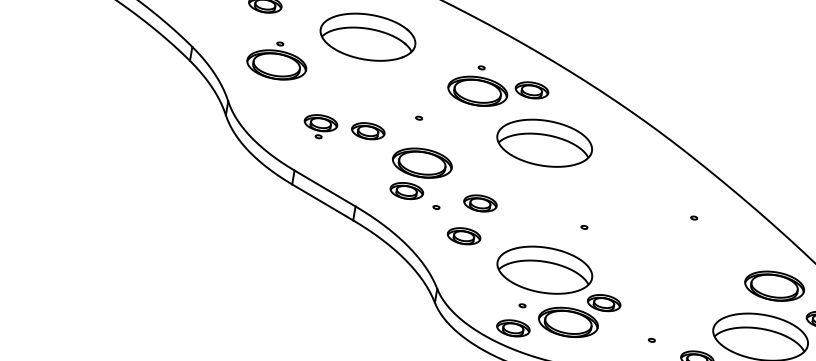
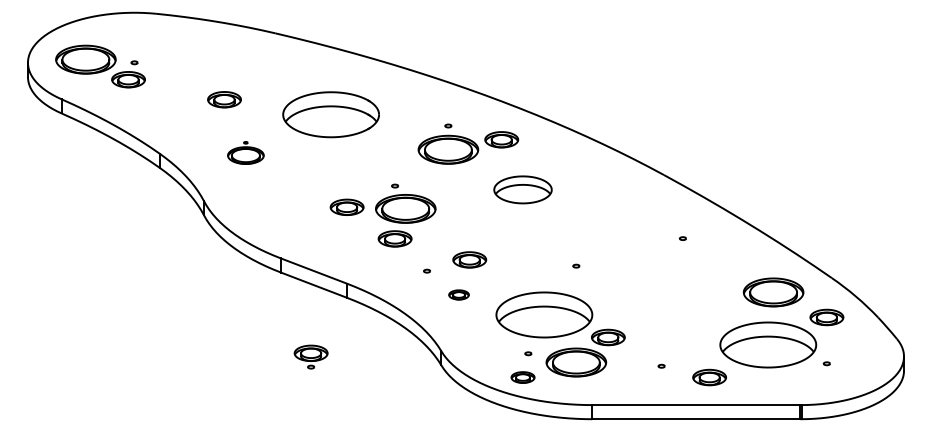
part: (277, 60) -> (245, 152), size x0.6
part: (319, 126) -> (310, 356), moved
part: (544, 142) -> (522, 189), size x0.6
part: (420, 174) -> (405, 220), moved
part: (463, 235) -> (458, 294), size x0.6
part: (512, 328) -> (522, 377), size x0.7

